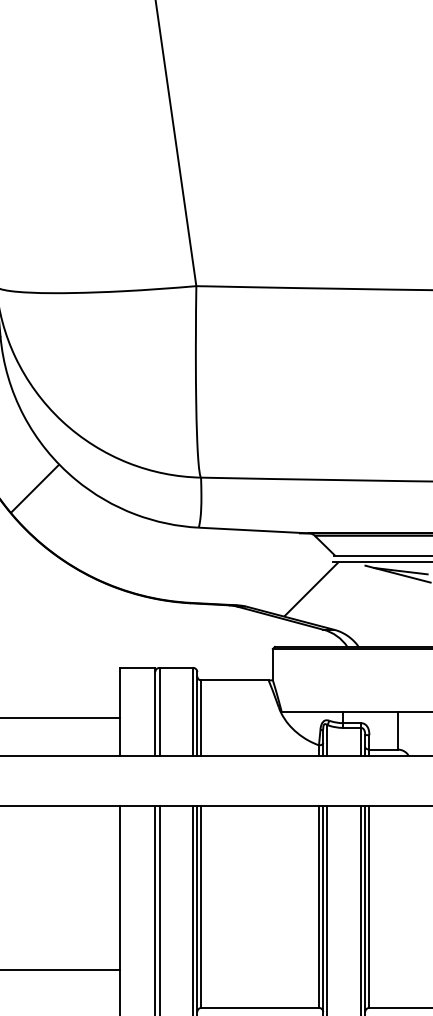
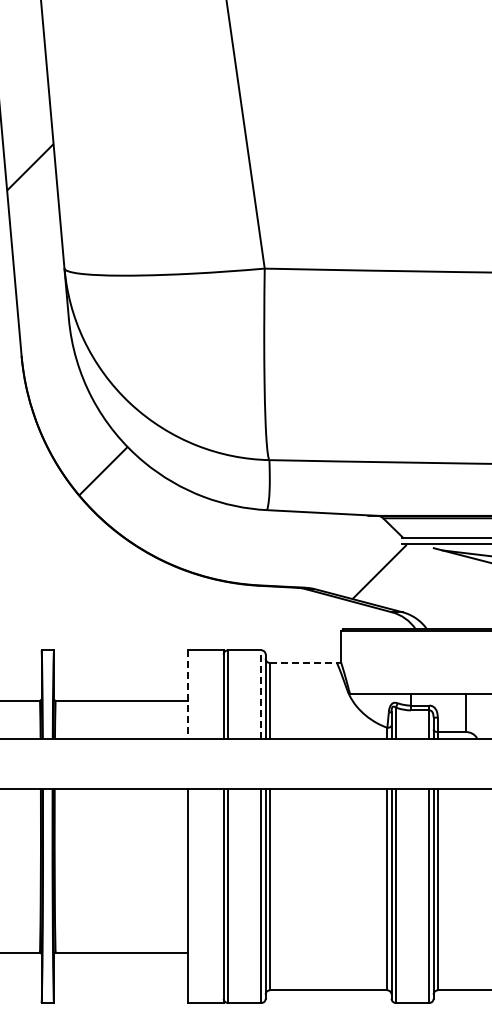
line: (235, 680) -> (303, 662), solid -> dashed
line: (193, 711) -> (261, 693), solid -> dashed
line: (120, 712) -> (188, 694), solid -> dashed

